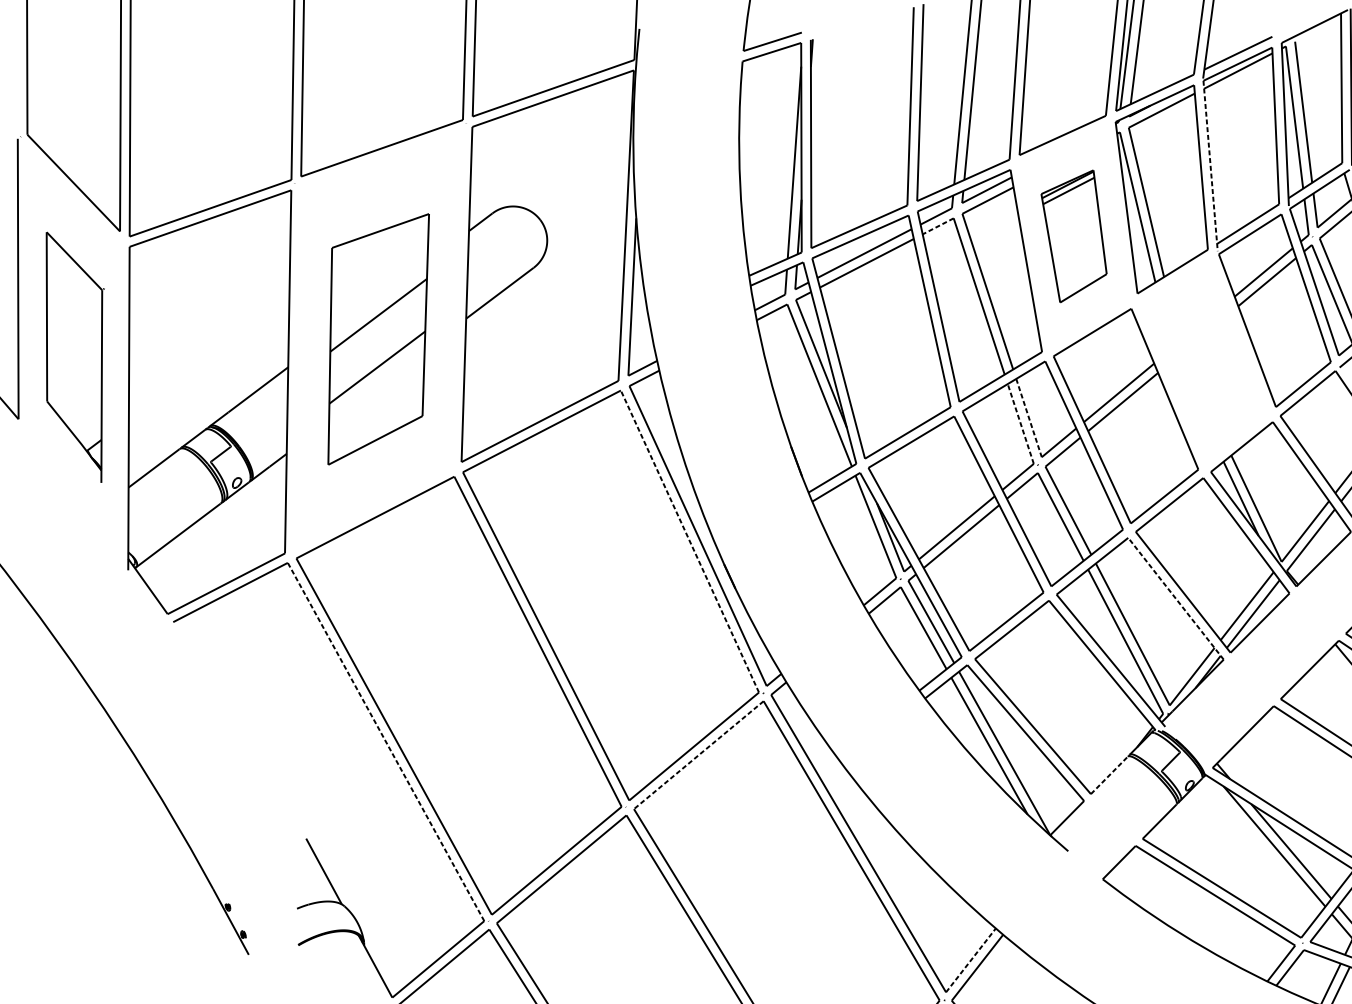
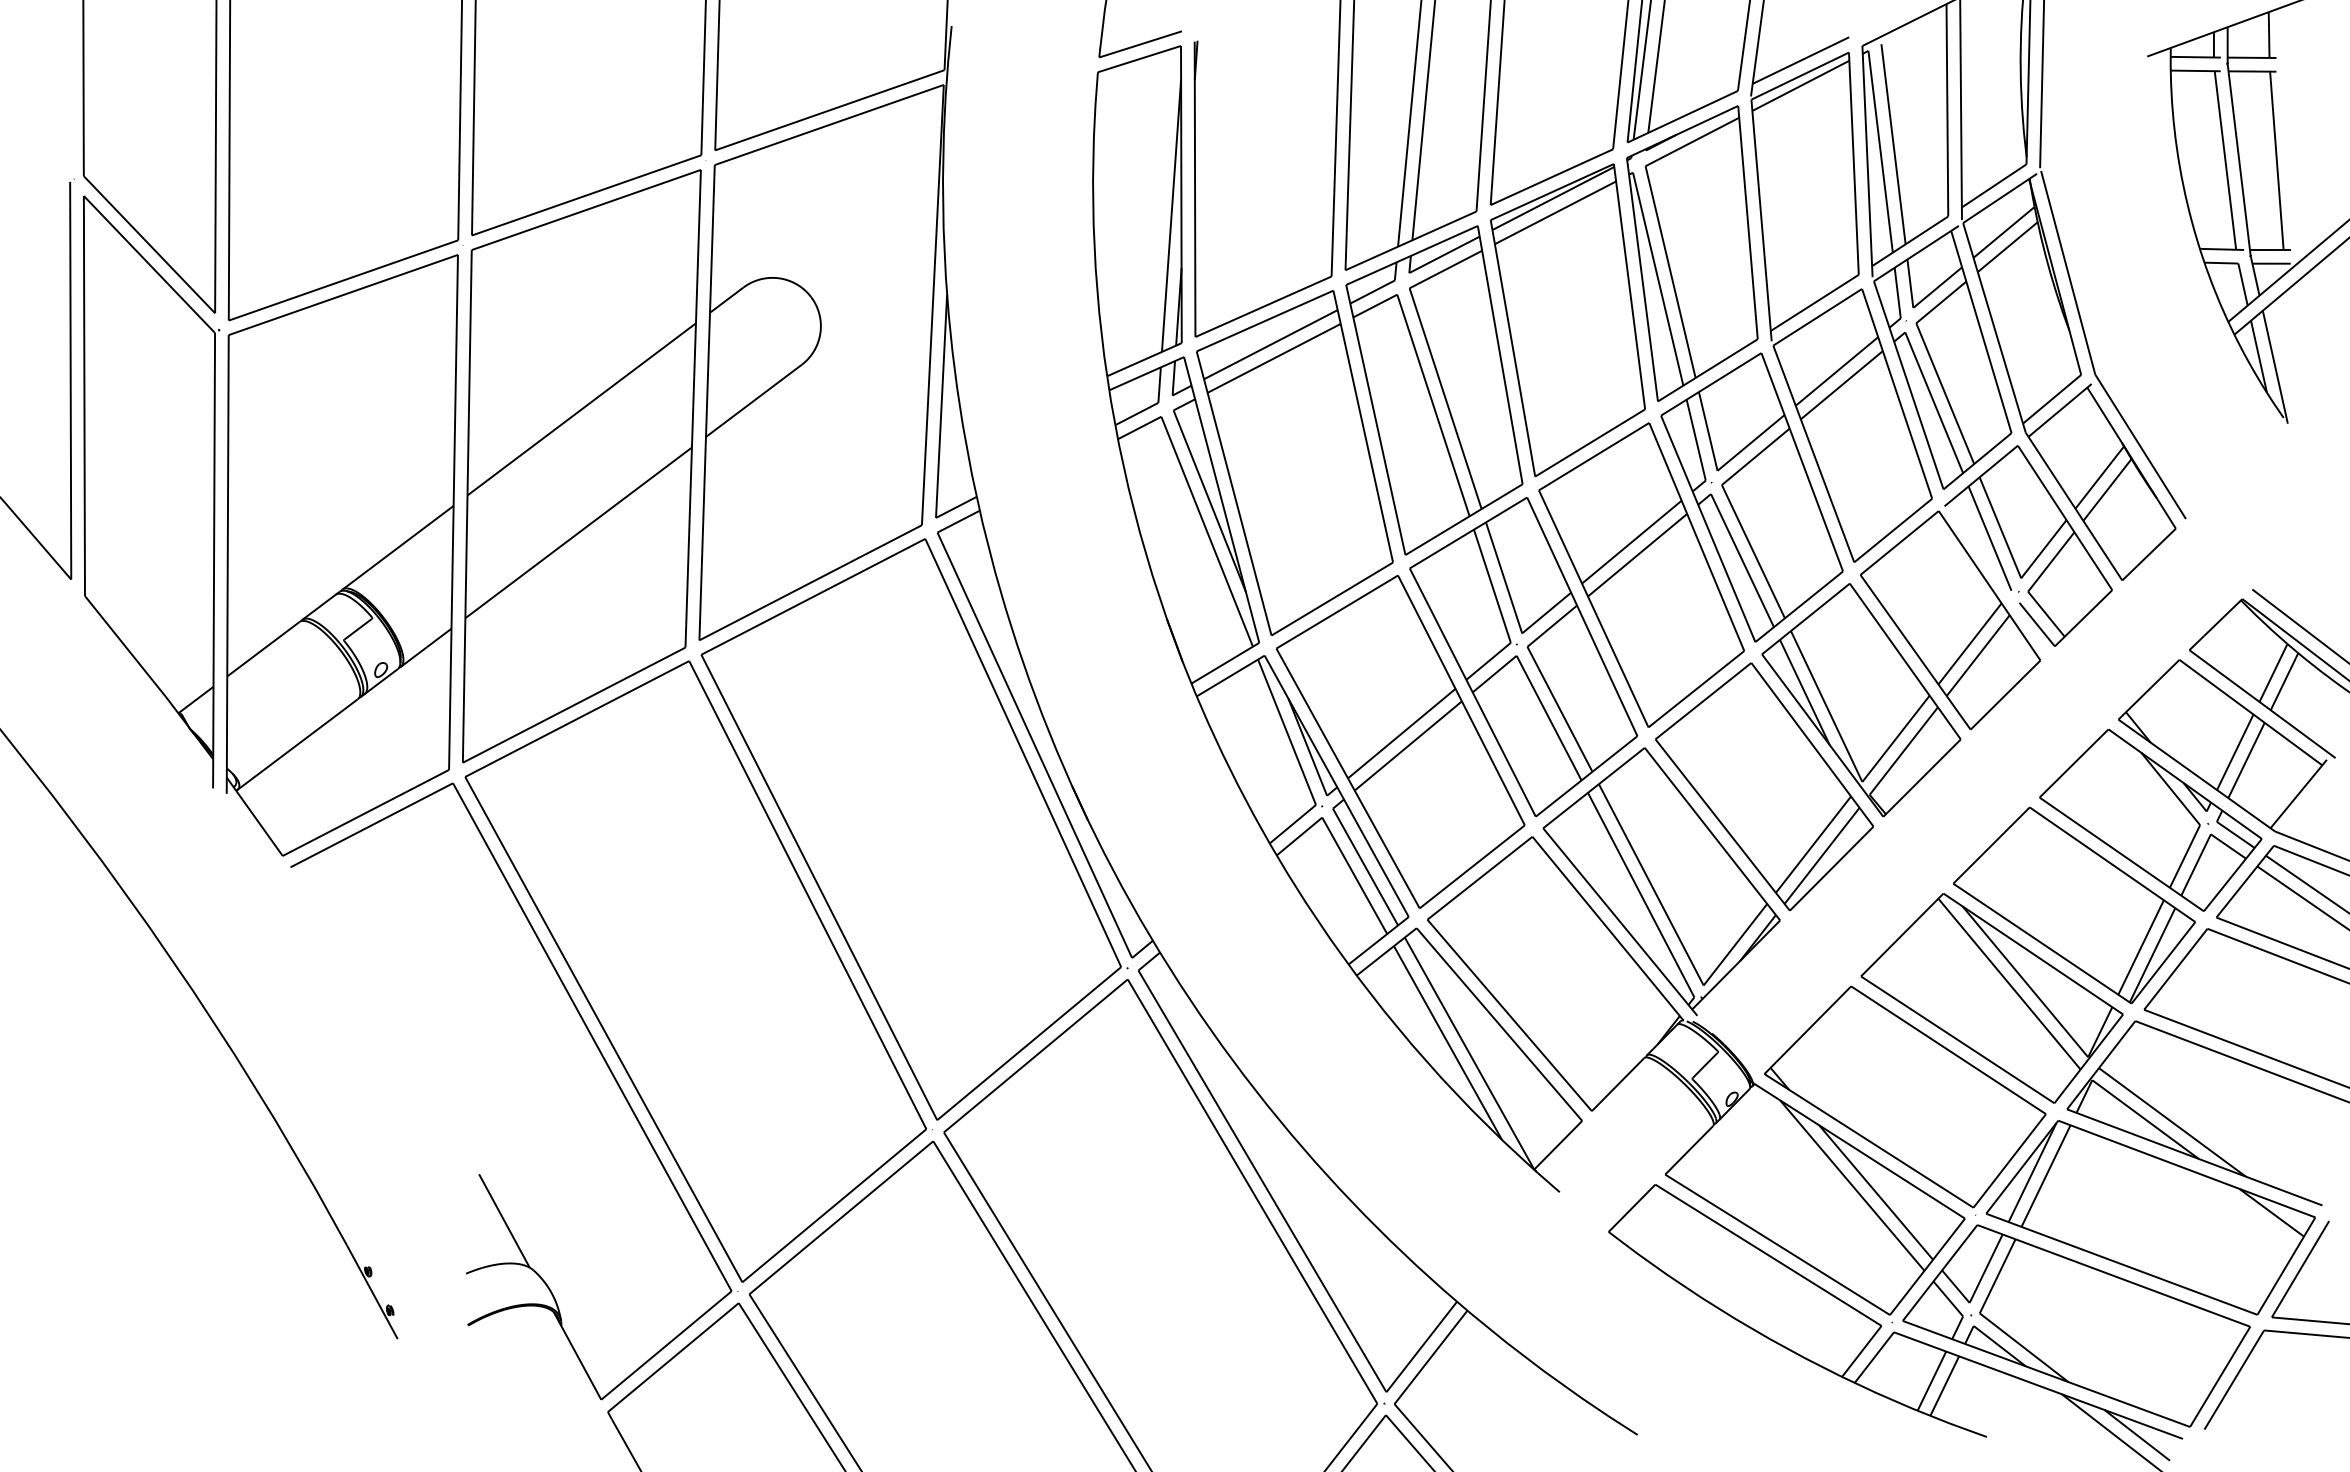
line: (1210, 166) -> (1761, 221), dashed -> solid
line: (938, 226) -> (1375, 306), dashed -> solid
part: (1073, 236) -> (1567, 320), size x1.67
part: (378, 339) -> (581, 466), size x1.67
part: (75, 357) -> (151, 491), size x1.67
part: (1203, 361) -> (1751, 497), added
line: (1029, 418) -> (1504, 578), dashed -> solid
line: (1020, 424) -> (1492, 586), dashed -> solid
line: (690, 541) -> (1023, 752), dashed -> solid
line: (1176, 599) -> (1712, 834), dashed -> solid
line: (386, 742) -> (592, 1037), dashed -> solid
line: (698, 754) -> (1035, 1055), dashed -> solid
line: (1109, 775) -> (1618, 1084), dashed -> solid
line: (971, 960) -> (1422, 1346), dashed -> solid

